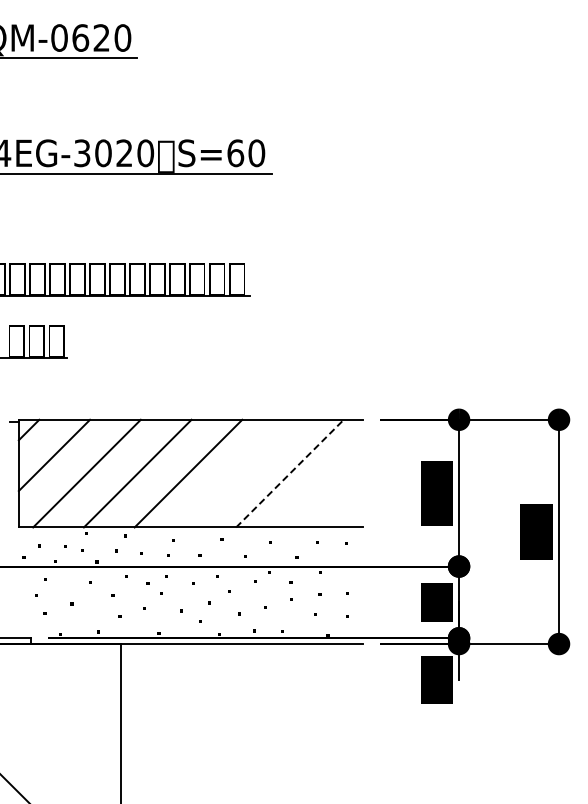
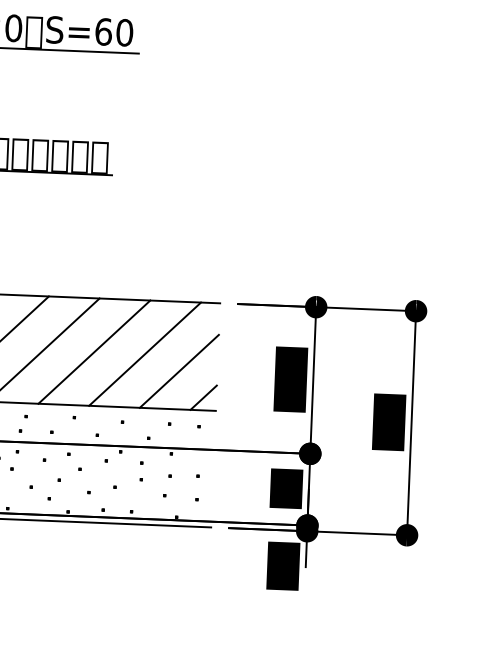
line: (239, 473) -> (94, 352), added
line: (290, 473) -> (145, 354), dashed -> solid
line: (324, 489) -> (178, 371), added
line: (349, 514) -> (202, 397), added

